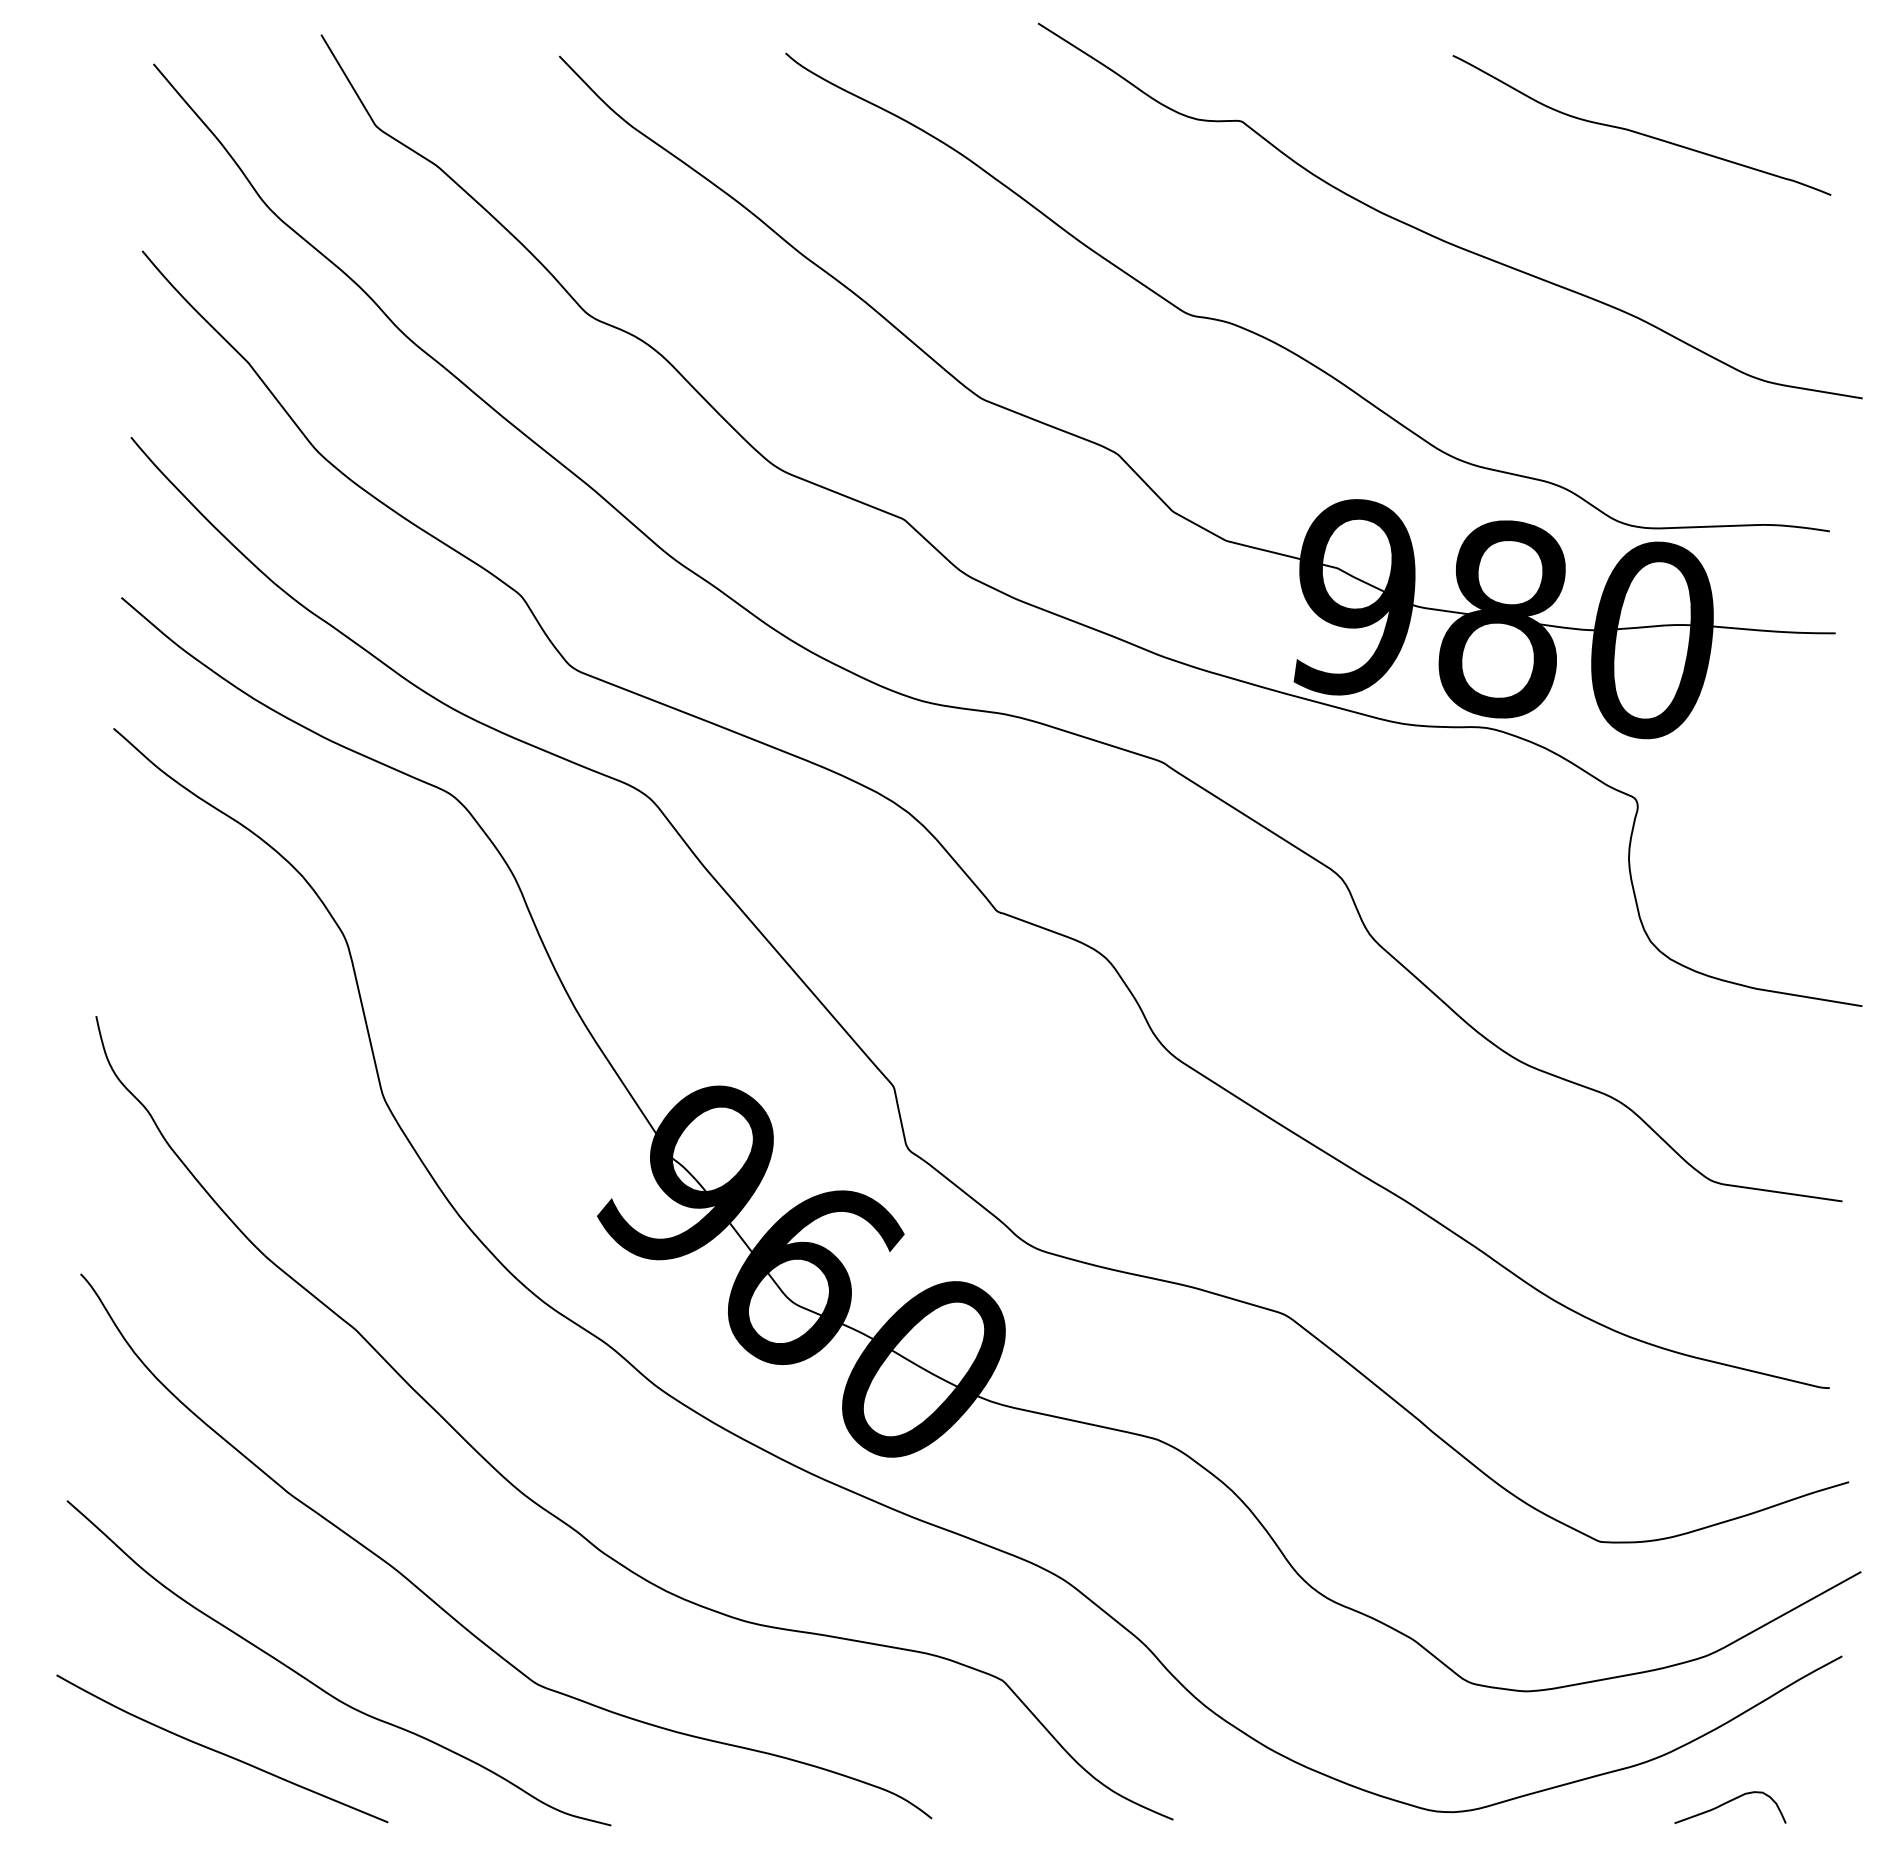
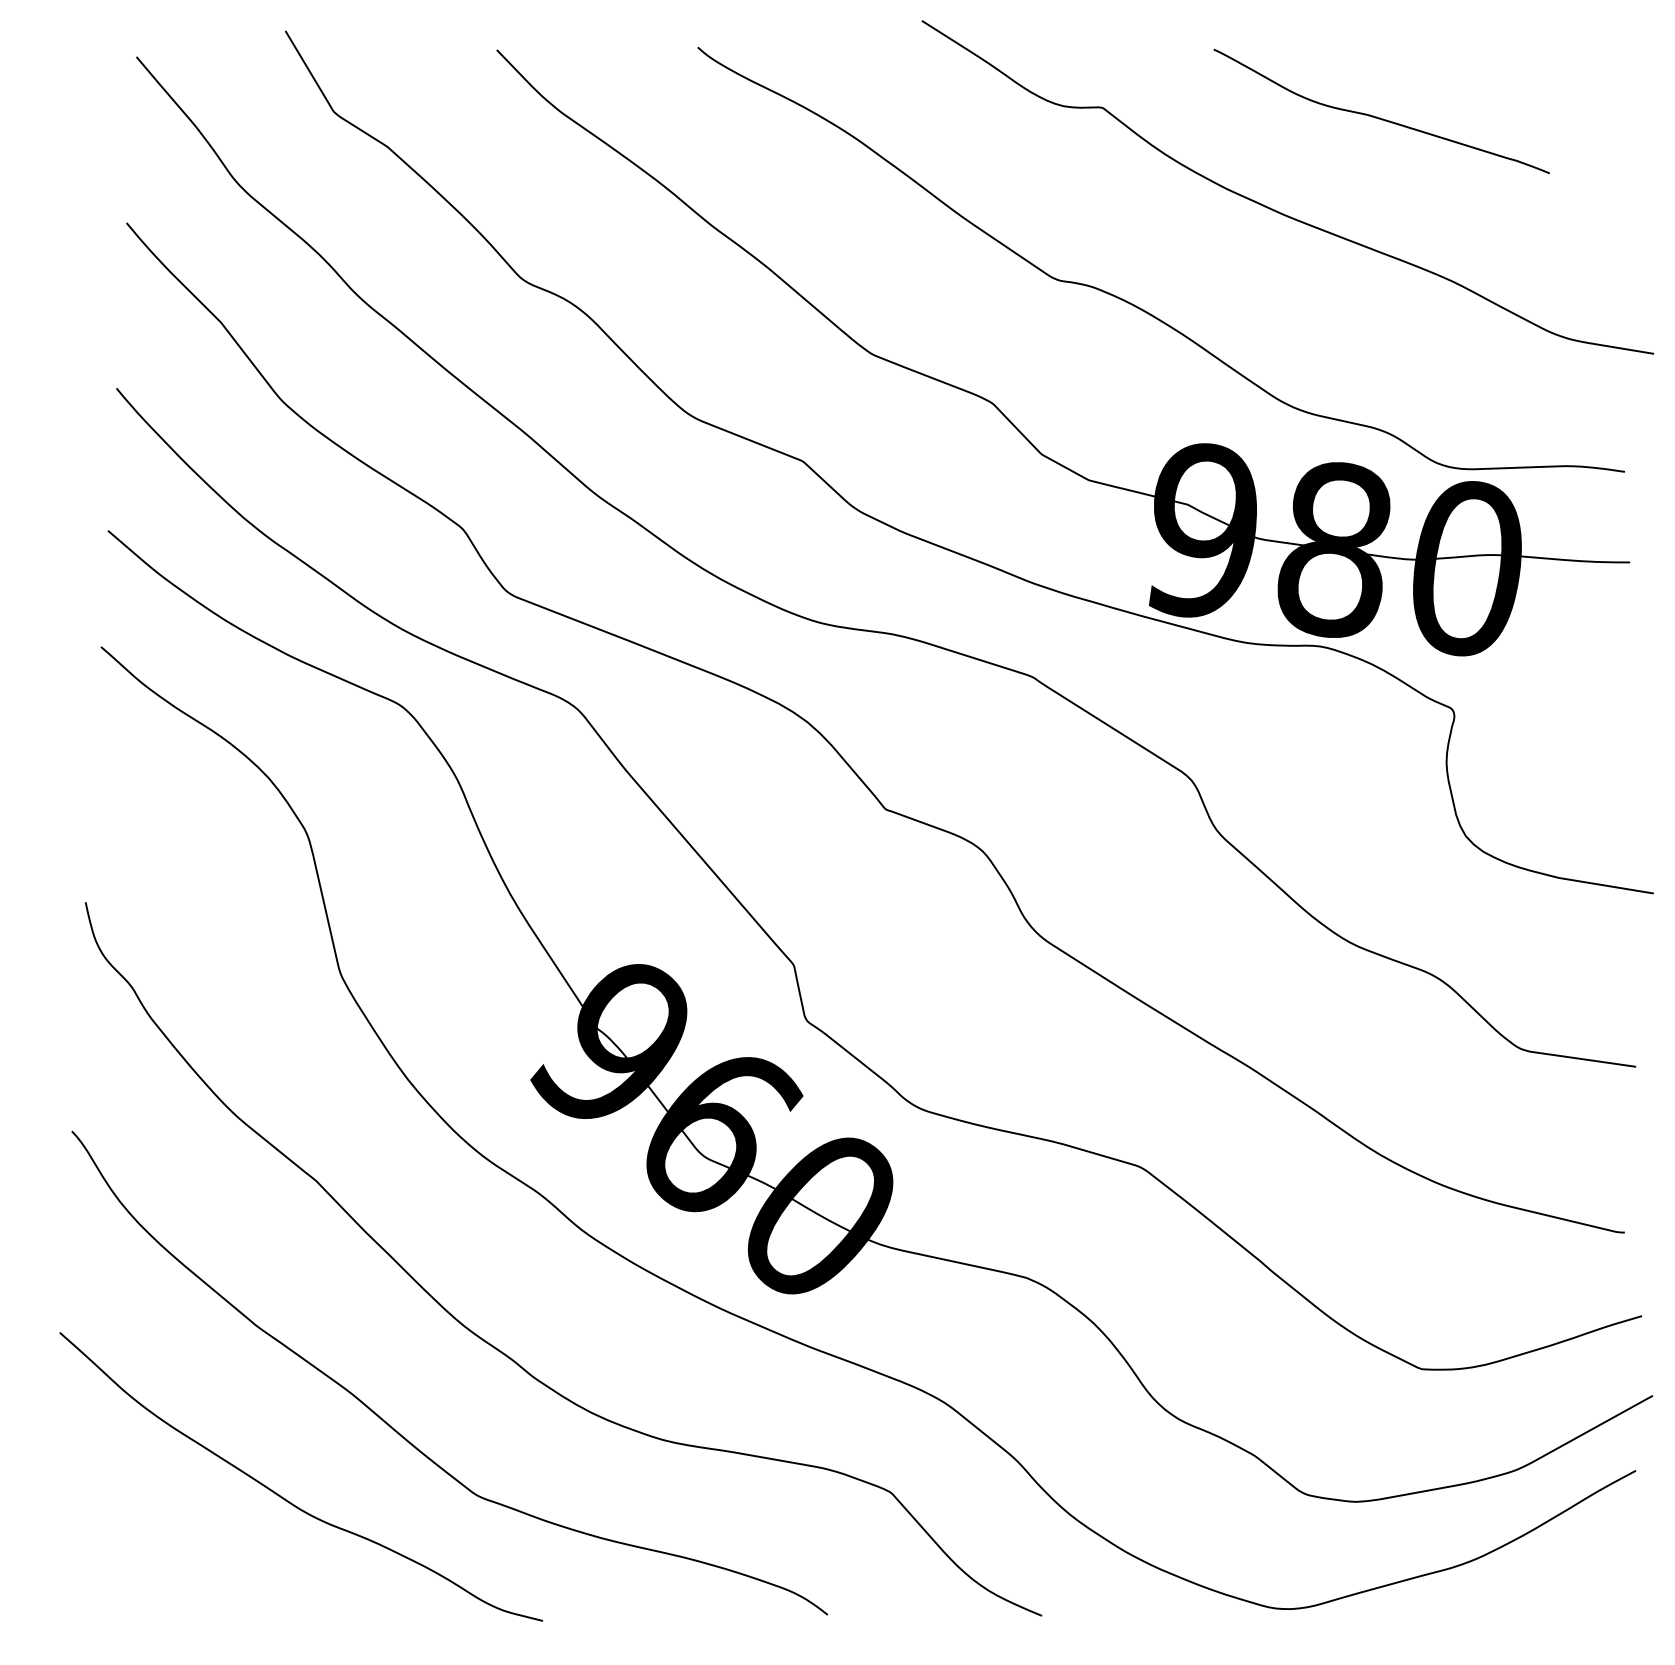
curve: (1640, 132) -> (1380, 117), moved
curve: (220, 1751) -> (195, 1555), removed
curve: (1727, 1803) -> (1534, 1601), removed

